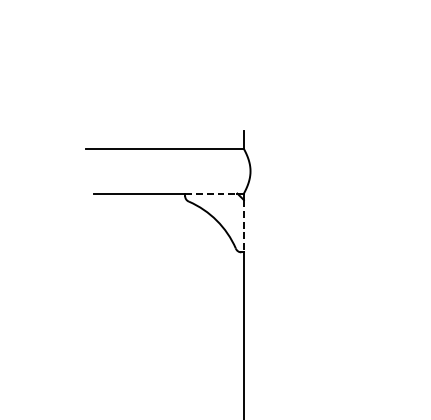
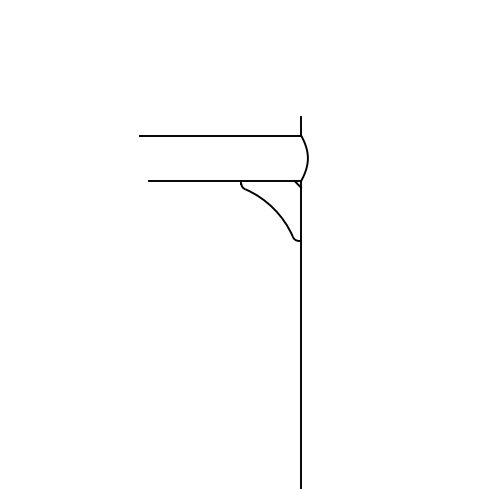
line: (210, 194) -> (267, 181), dashed -> solid
line: (244, 226) -> (301, 214), dashed -> solid

